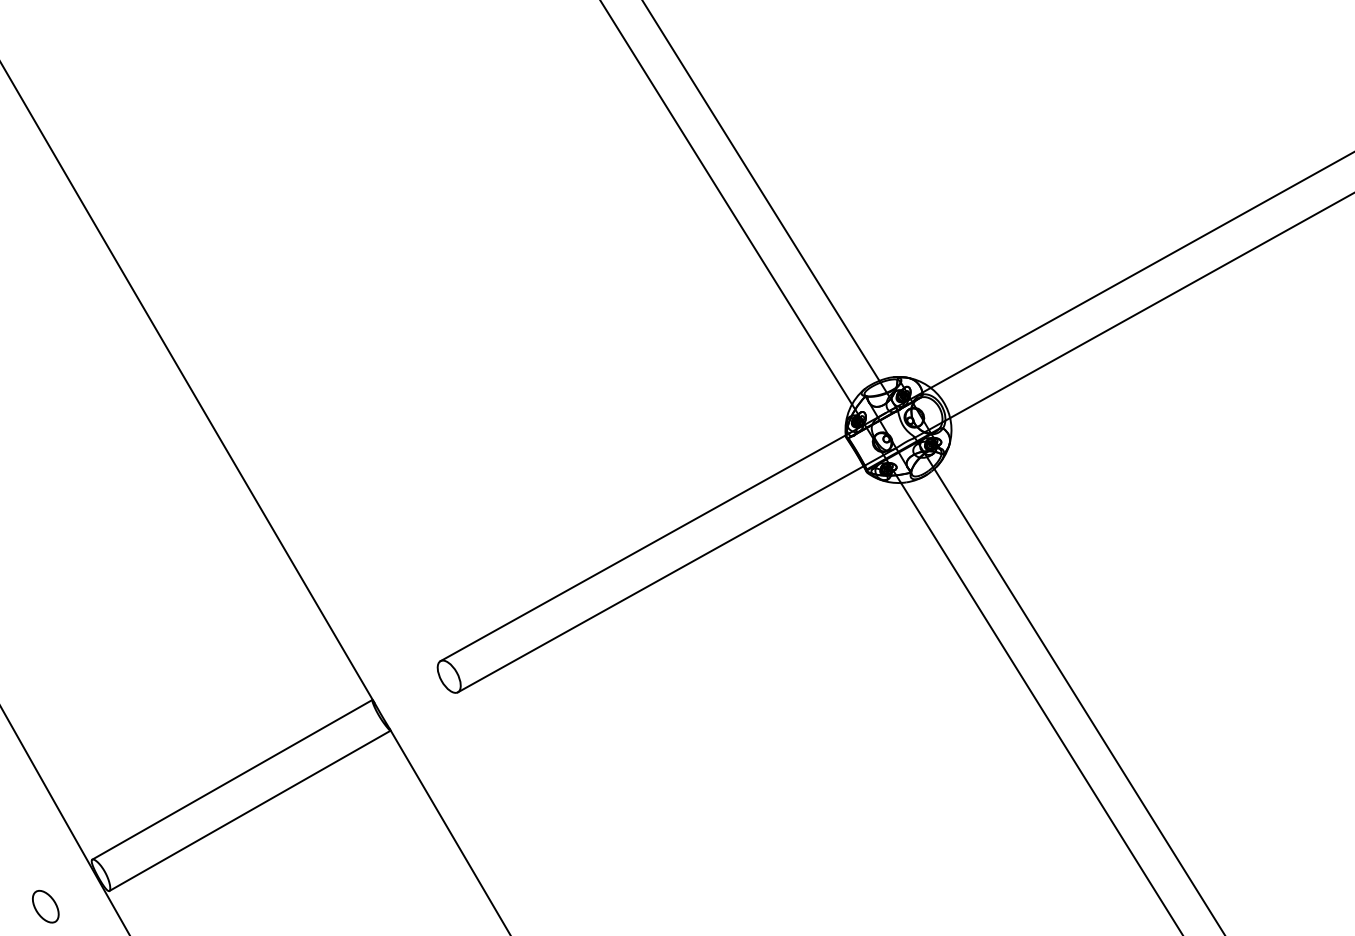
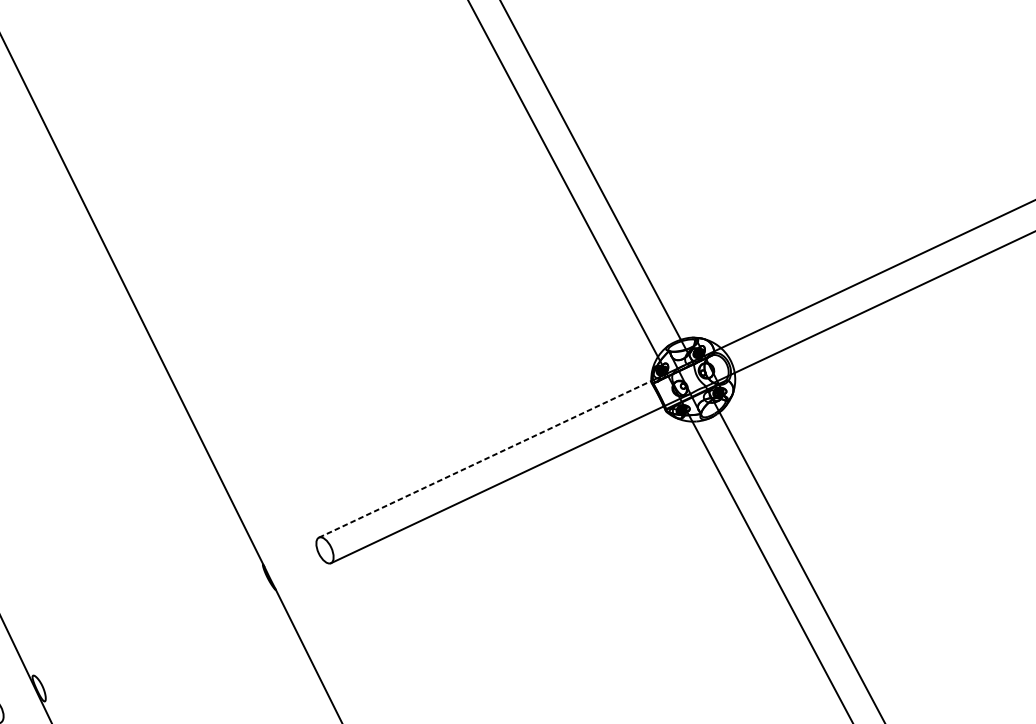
line: (645, 546) -> (487, 458), solid -> dashed
line: (232, 779) -> (148, 619), removed
line: (249, 810) -> (159, 645), removed

